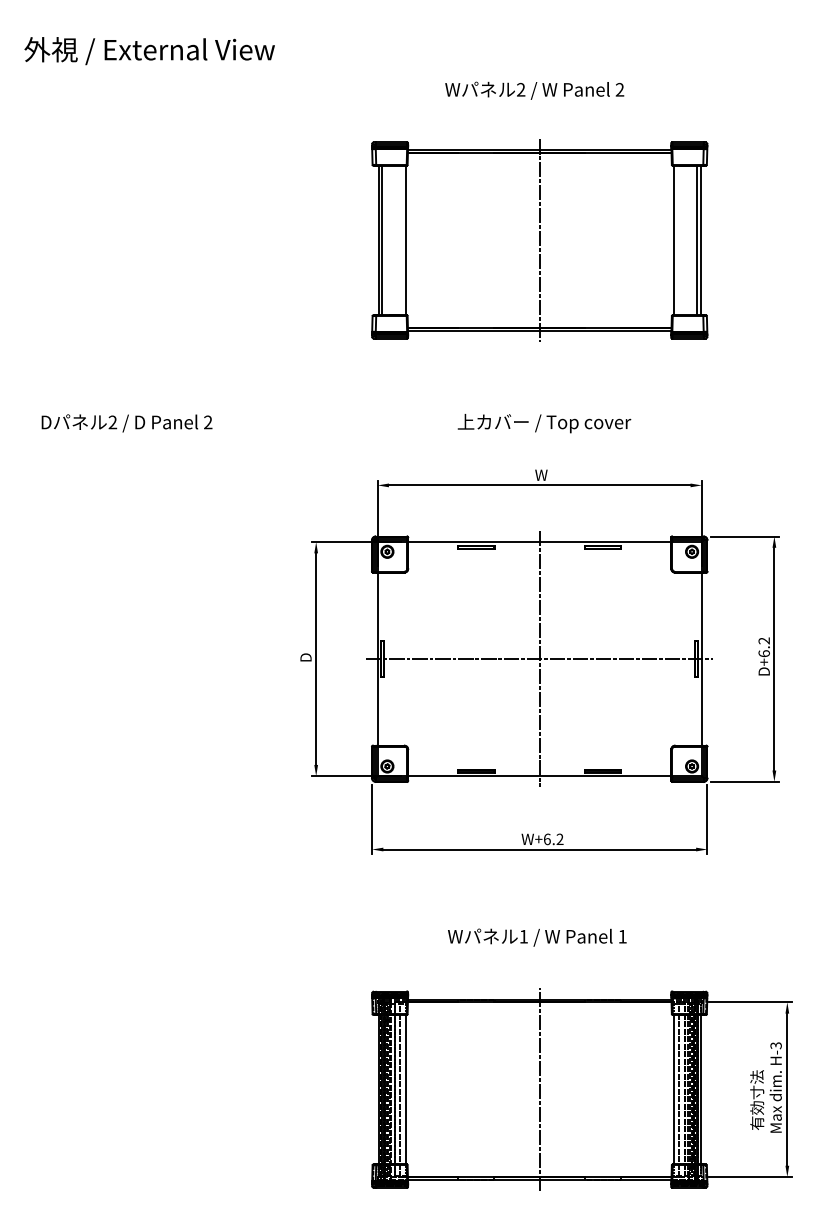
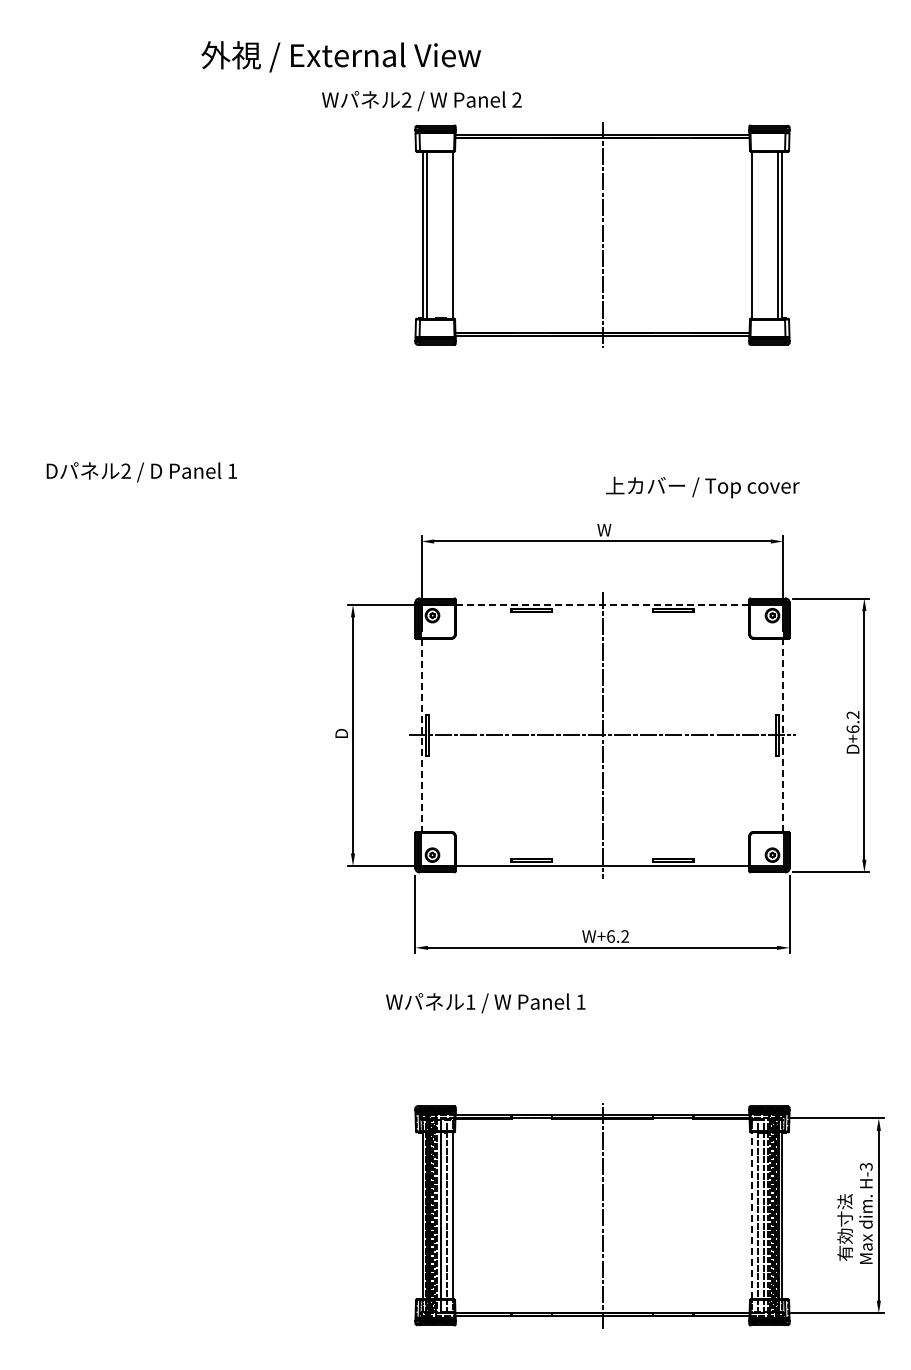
text: (149, 50) -> (340, 56), moved
text: (534, 91) -> (421, 101), moved
part: (539, 239) -> (602, 234), moved
text: (208, 421) -> (232, 470), 2 -> 1
text: (544, 423) -> (702, 487), moved
line: (539, 541) -> (602, 604), solid -> dashed
line: (377, 659) -> (421, 735), solid -> dashed
line: (701, 659) -> (783, 735), solid -> dashed
text: (537, 937) -> (485, 1003), moved
line: (674, 1089) -> (752, 1215), solid -> dashed

